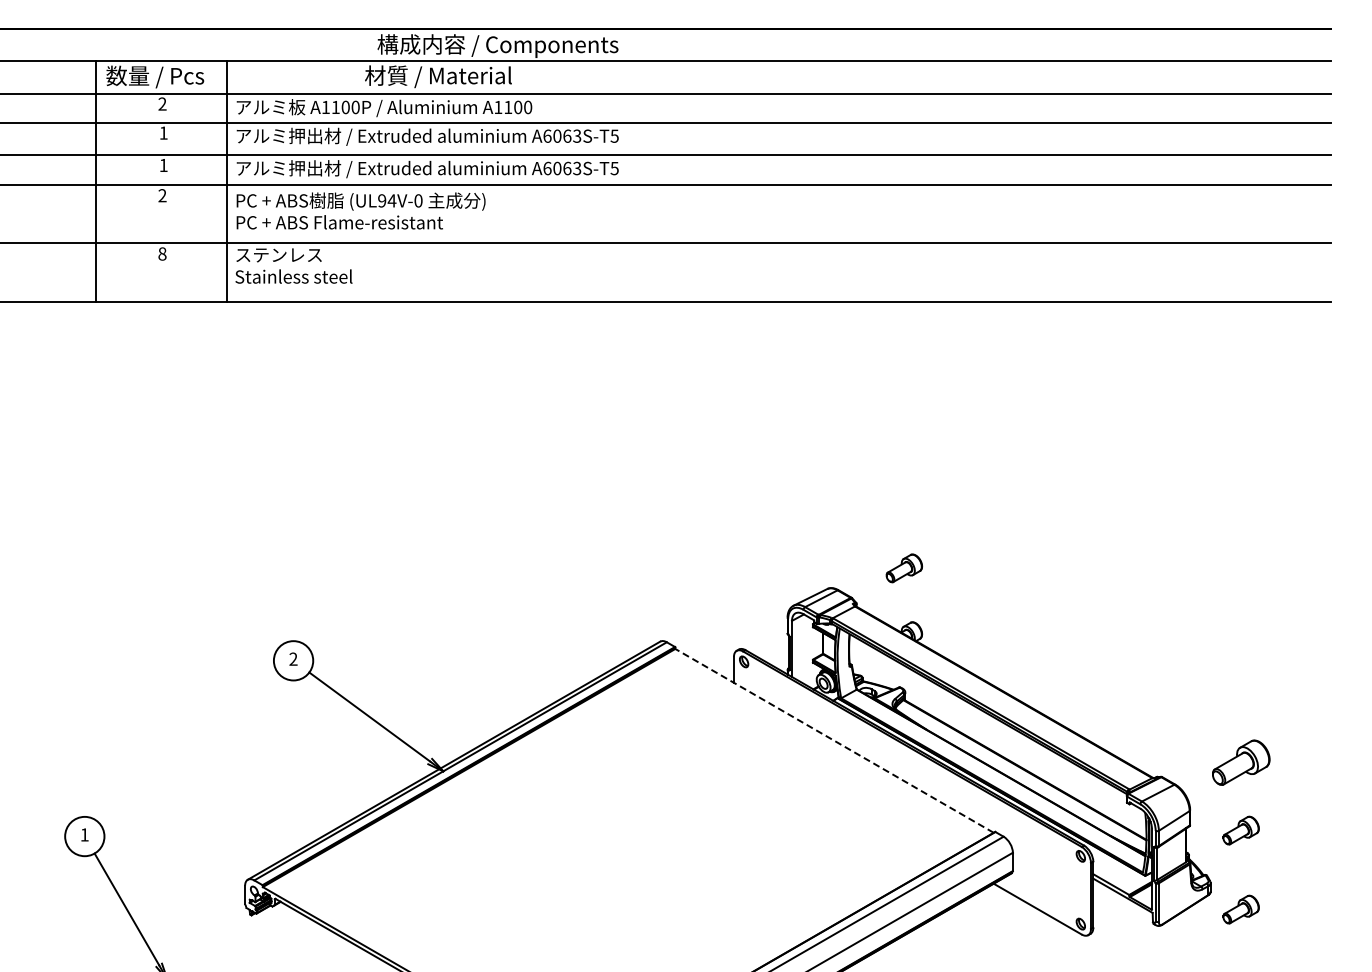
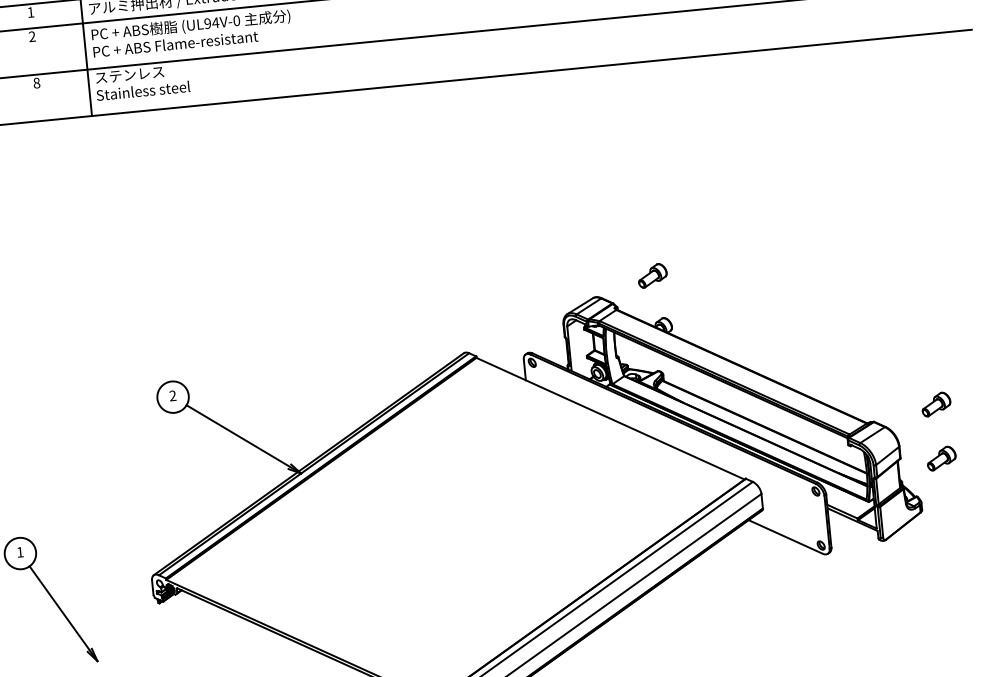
line: (834, 740) -> (610, 418), dashed -> solid
part: (1240, 762) -> (935, 404), size x0.62
part: (1240, 909) -> (947, 521), removed

